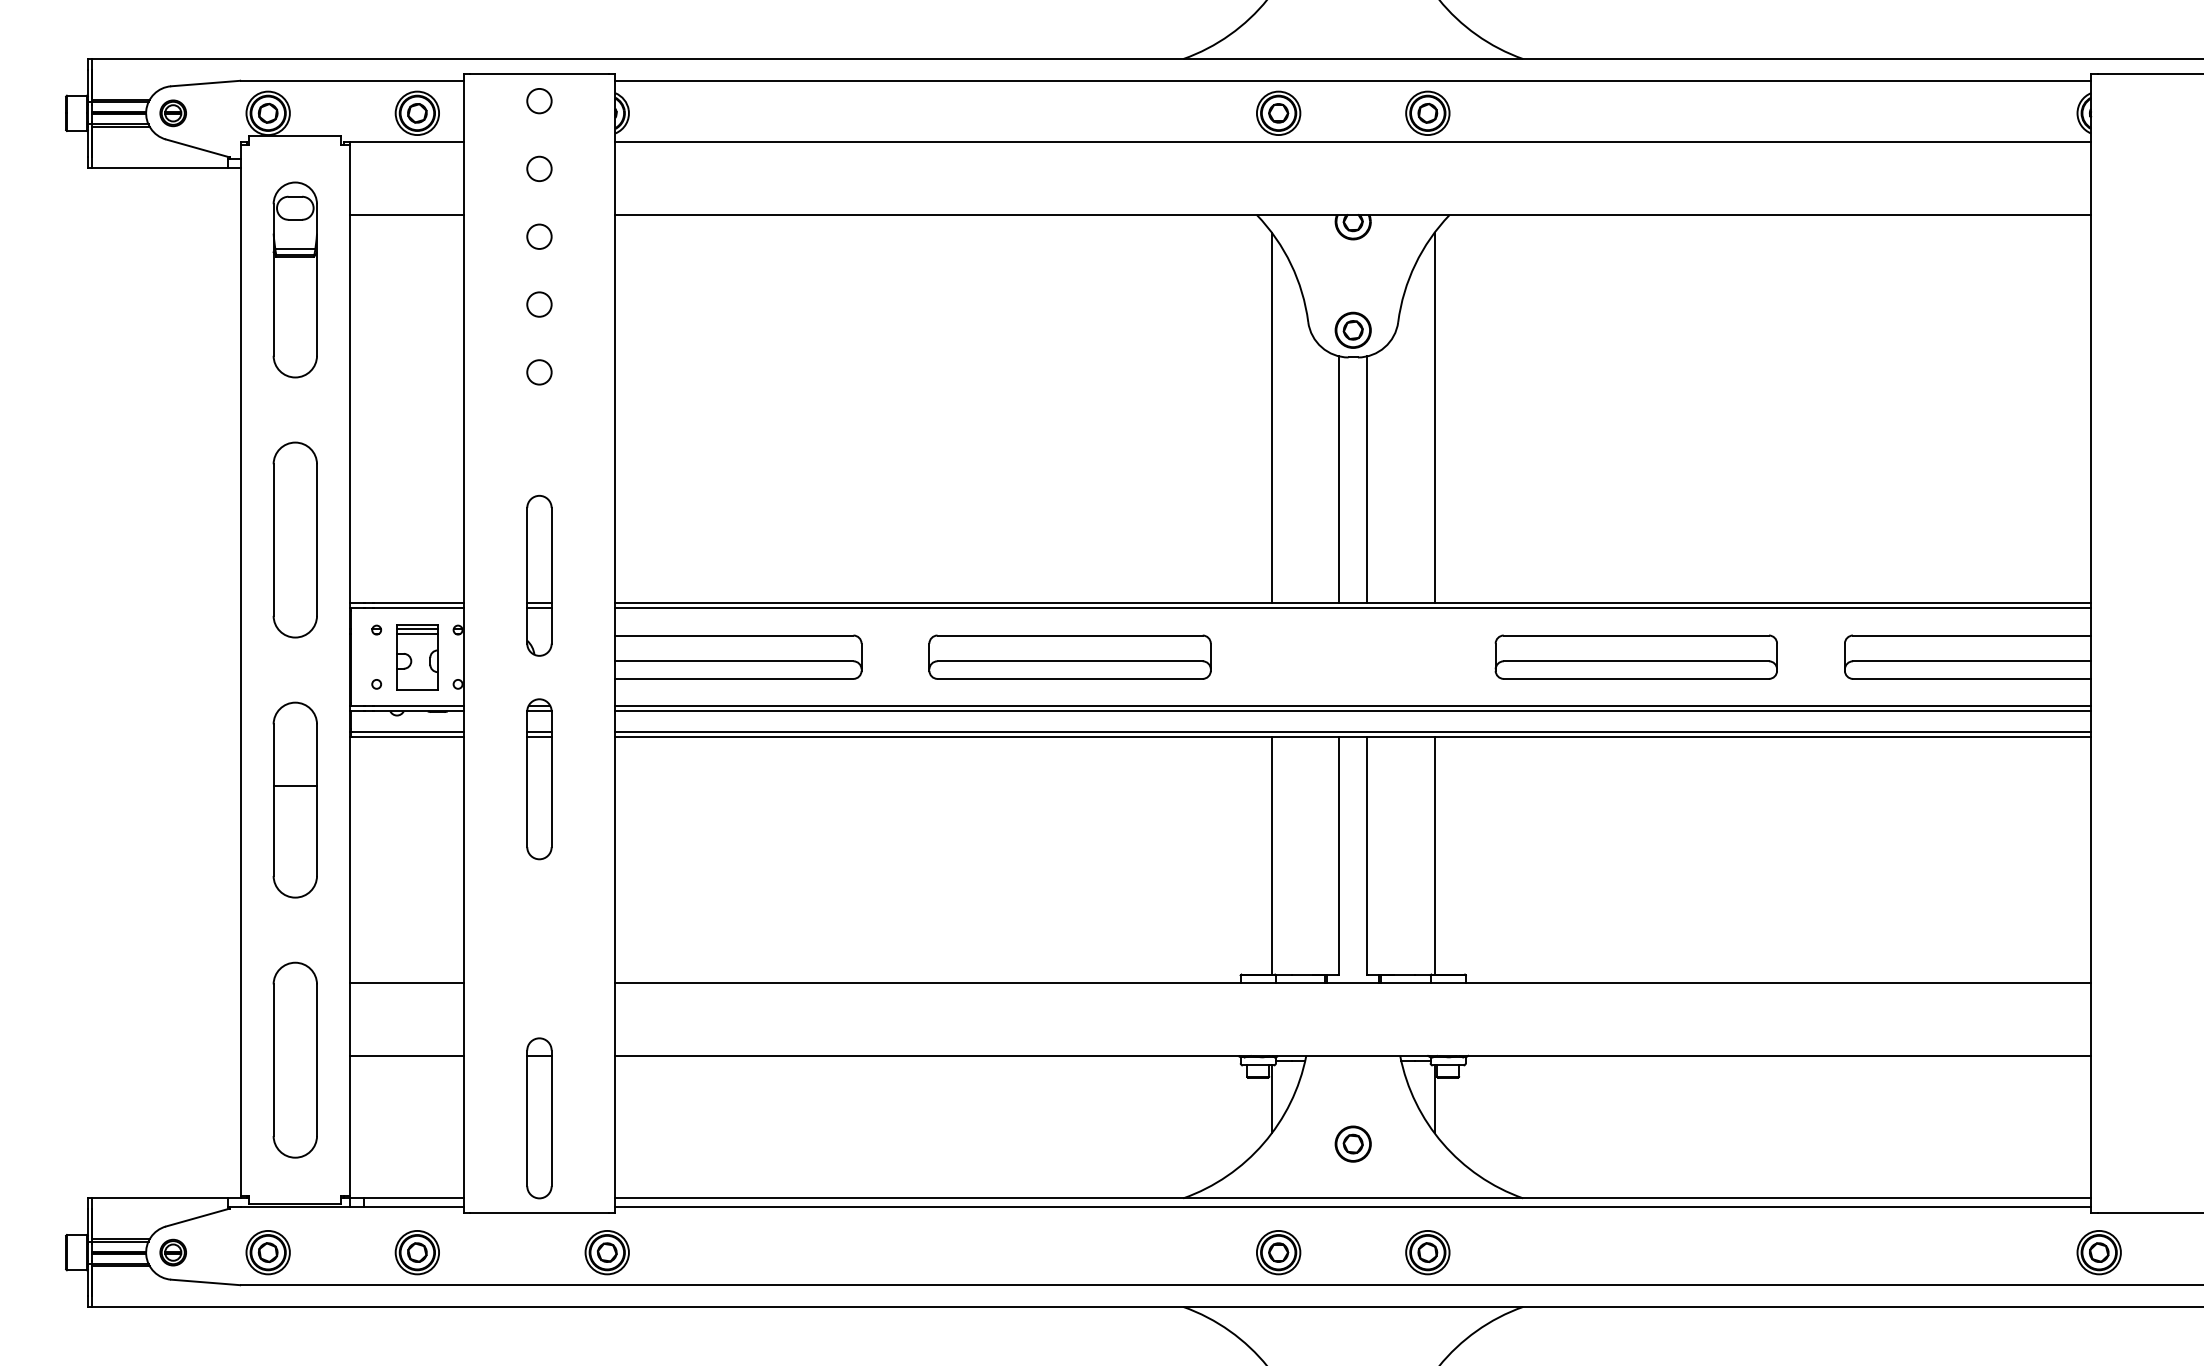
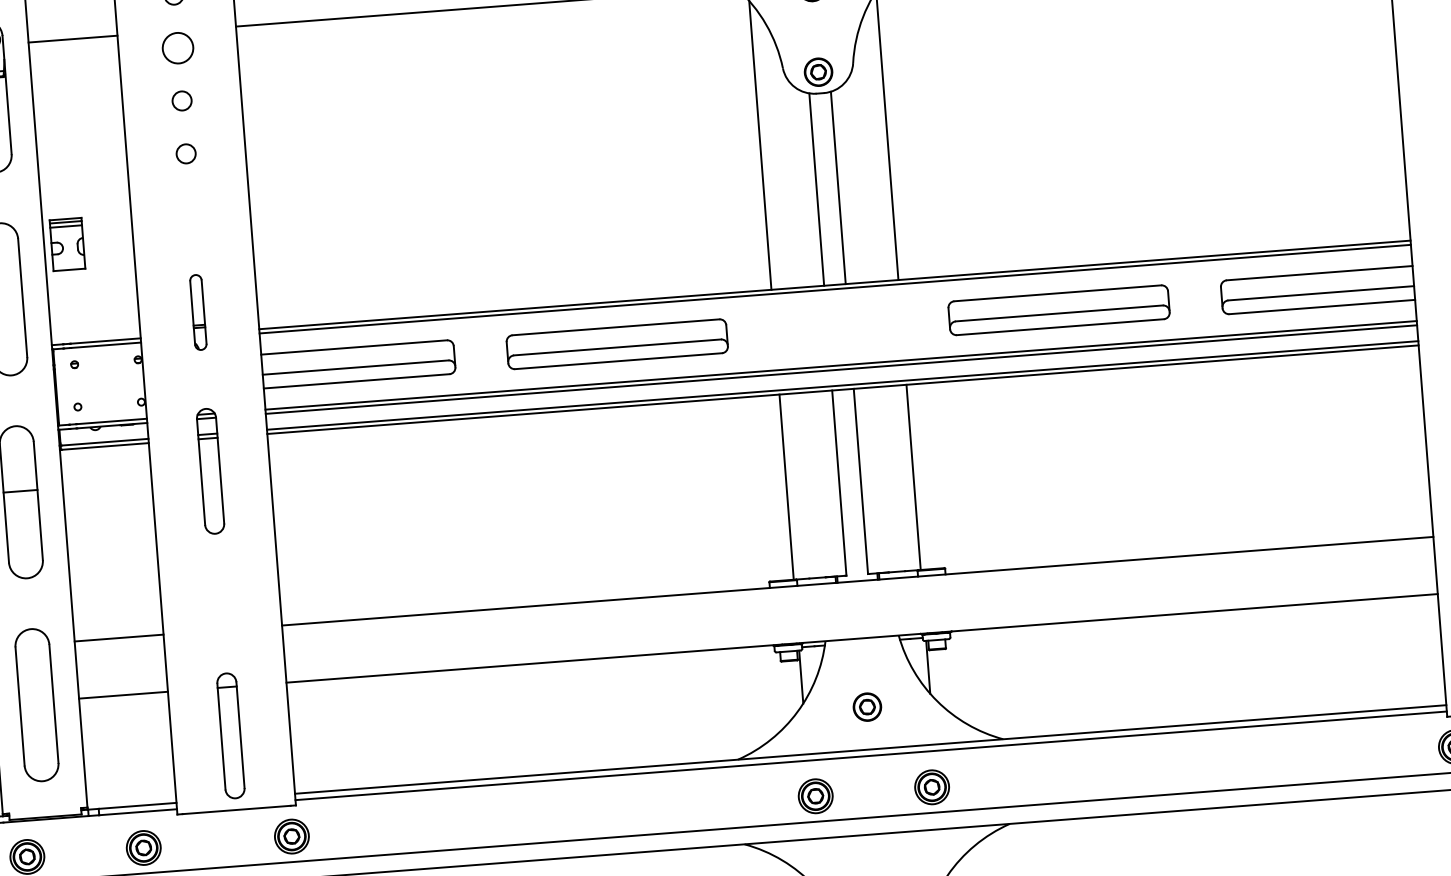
circle: (539, 236) -> (178, 47), size x1.6
part: (539, 575) -> (198, 312), size x0.6
part: (417, 657) -> (67, 244), moved

